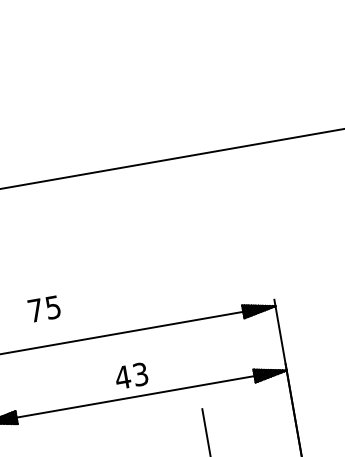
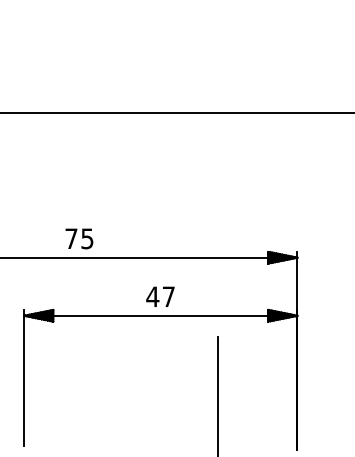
text: (44, 308) -> (79, 238), moved
text: (140, 374) -> (168, 296), 43 -> 47

